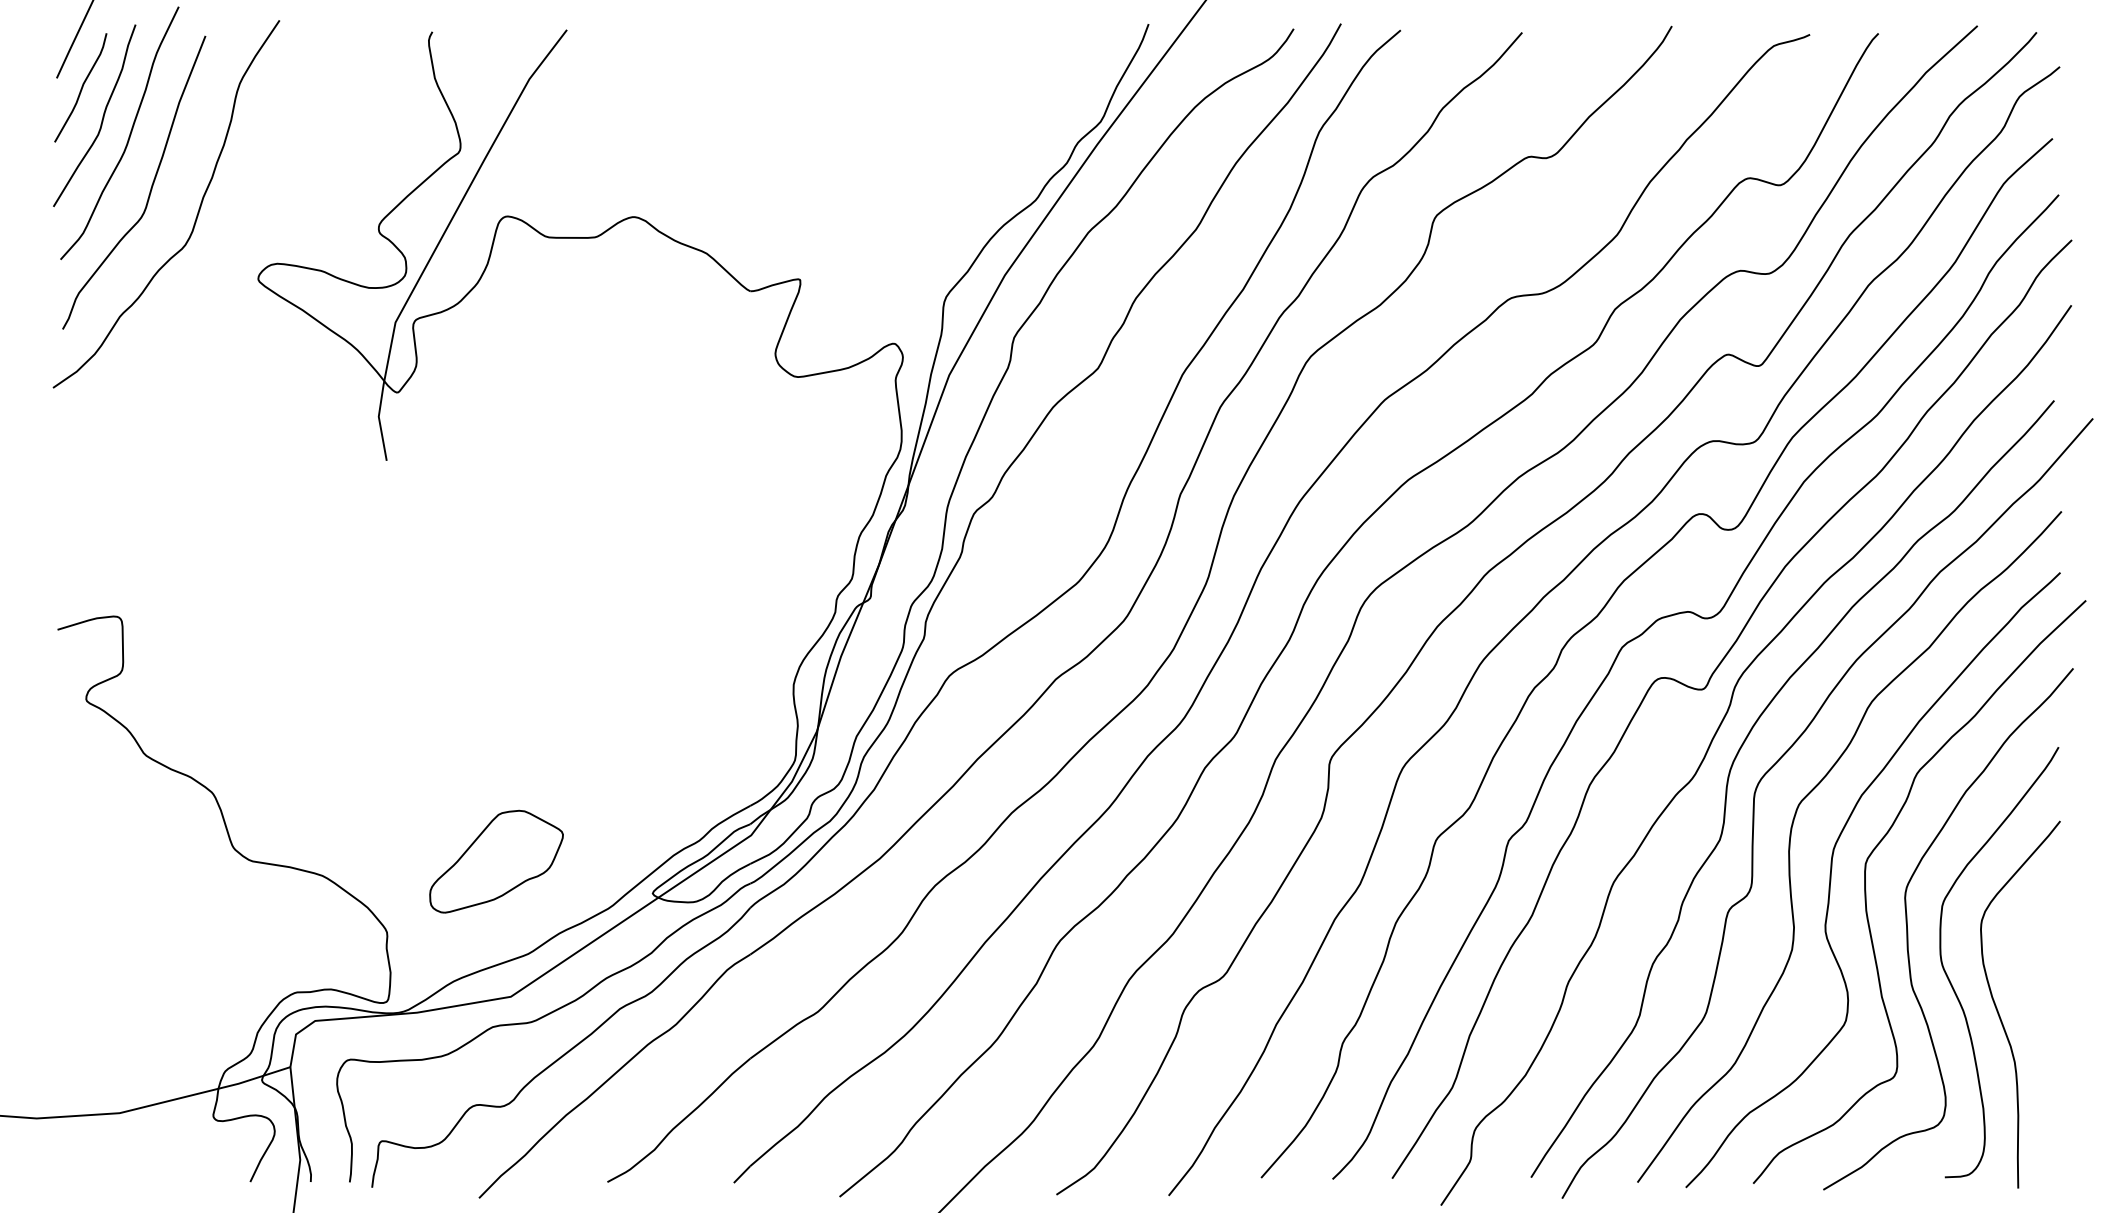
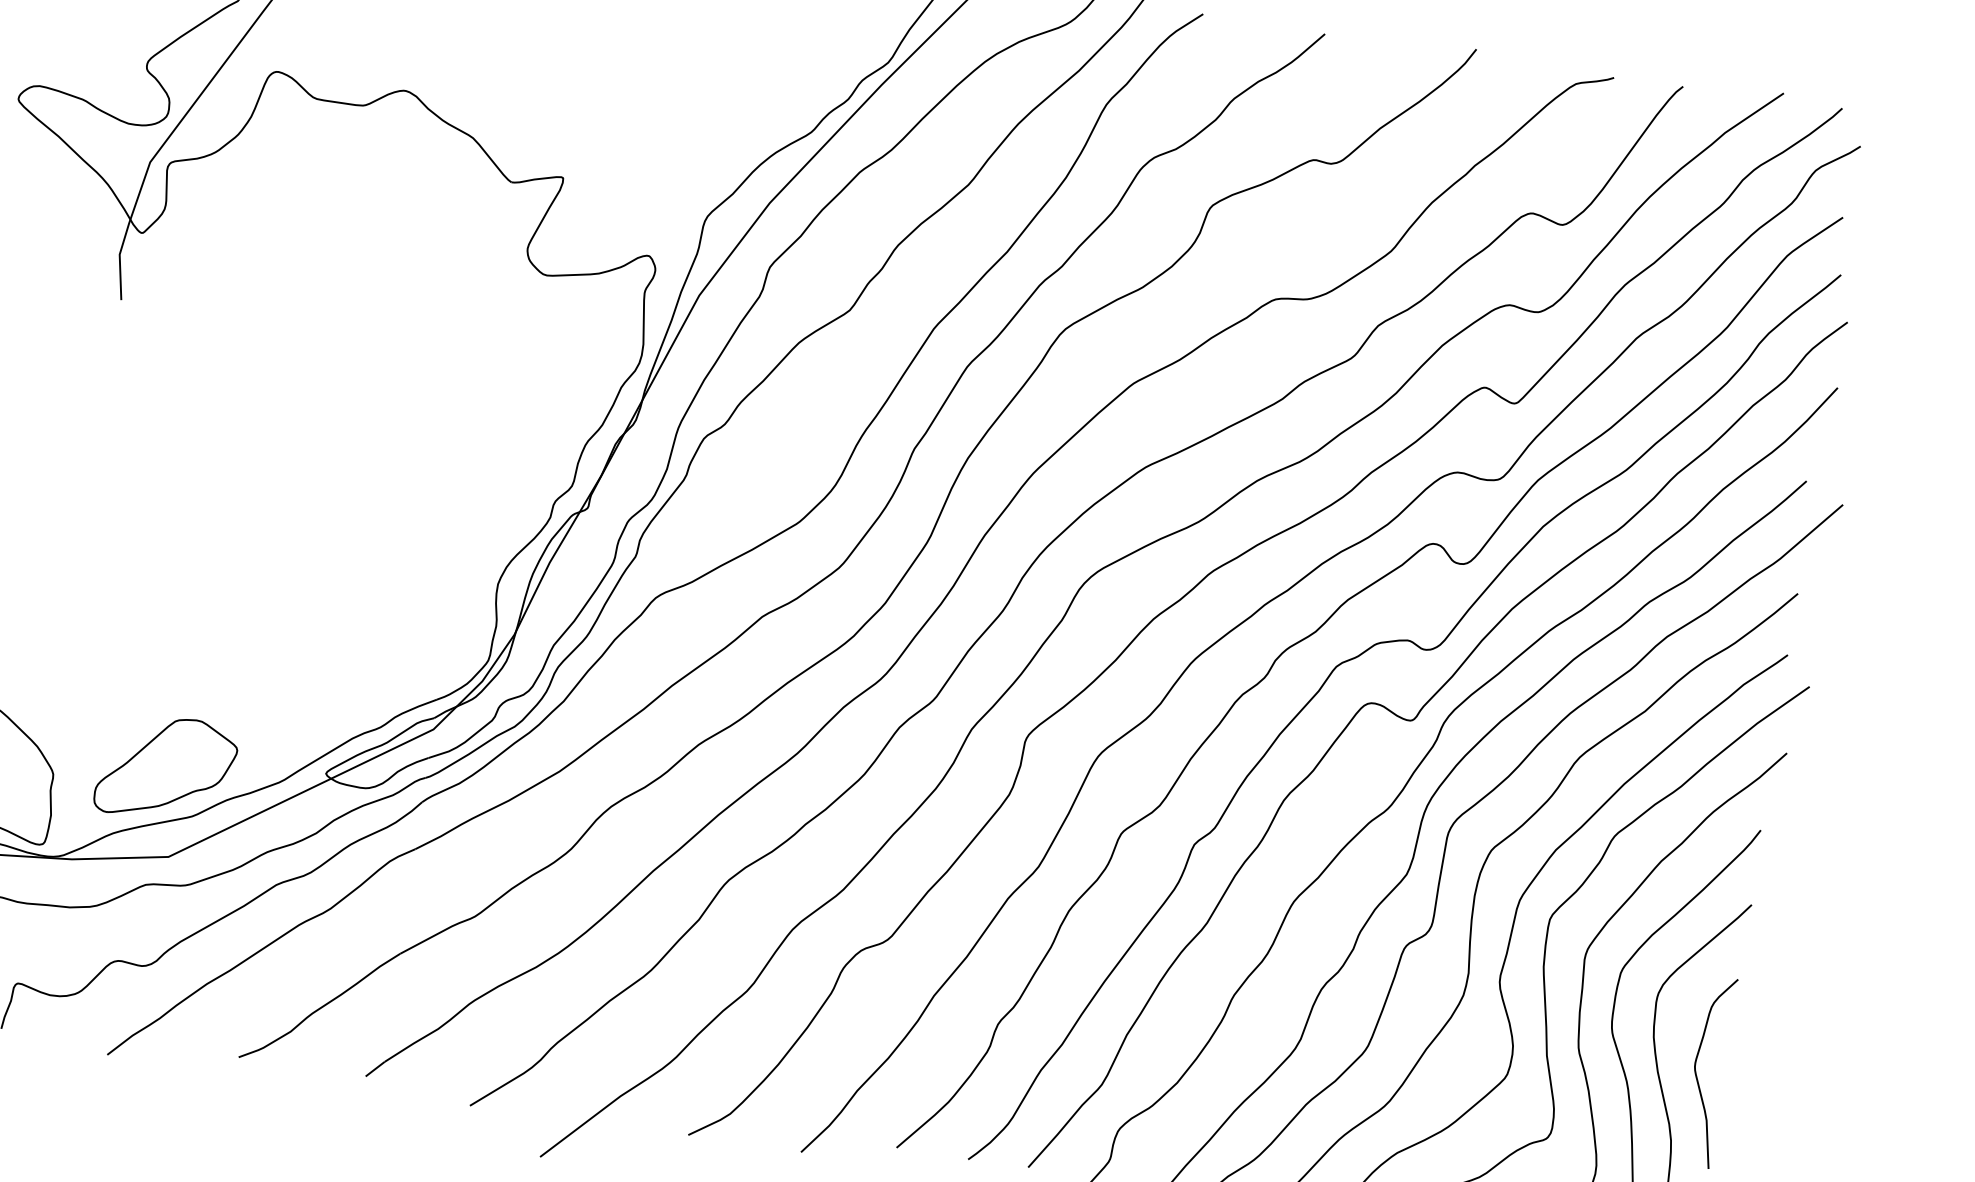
part: (496, 861) -> (166, 768), moved
curve: (2031, 995) -> (1697, 1075), added

